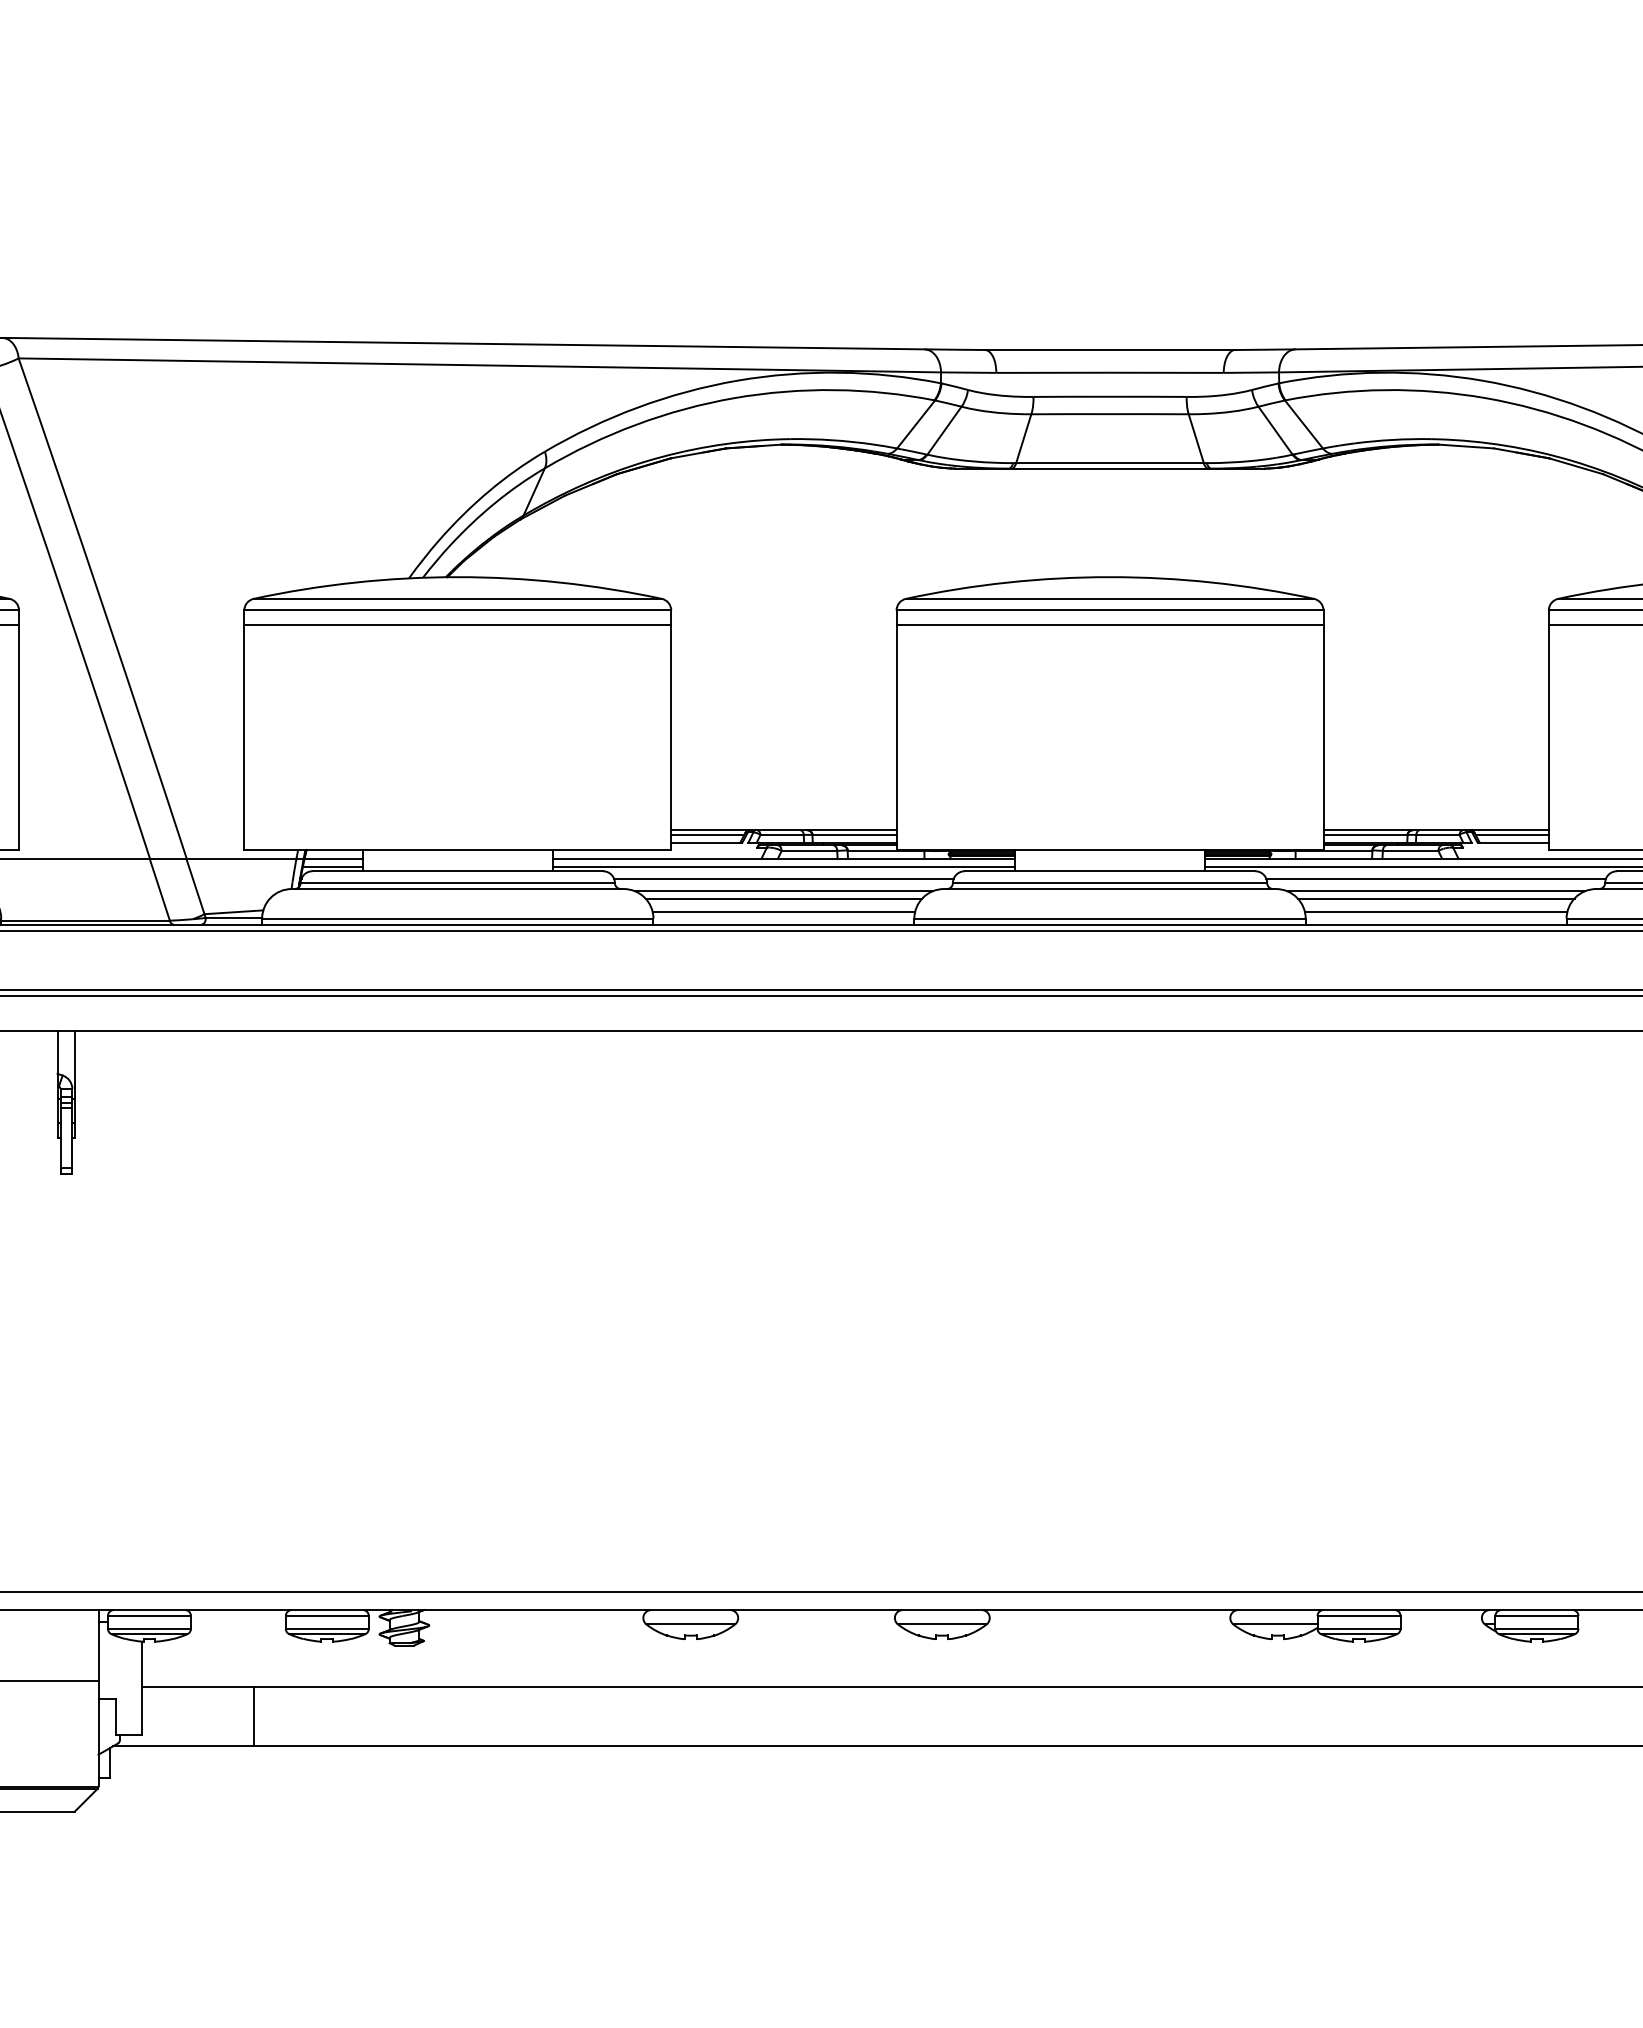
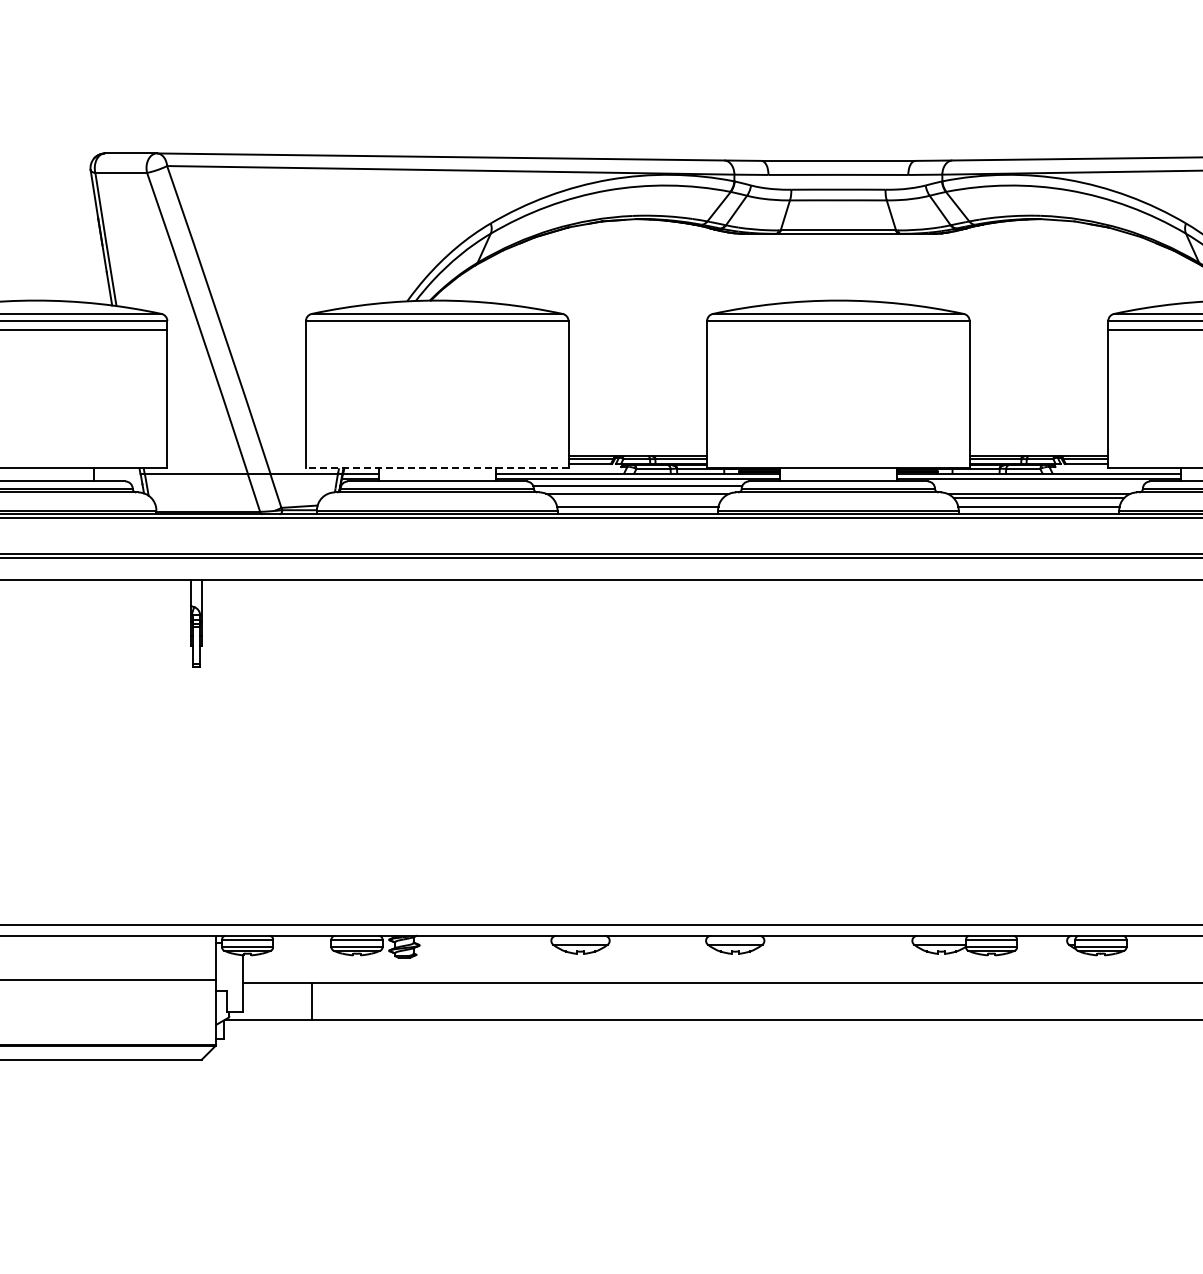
line: (456, 624) -> (436, 329), removed
line: (1110, 624) -> (838, 329), removed
line: (456, 850) -> (436, 468), solid -> dashed
line: (1435, 879) -> (1038, 486), removed
line: (783, 898) -> (637, 498), removed

